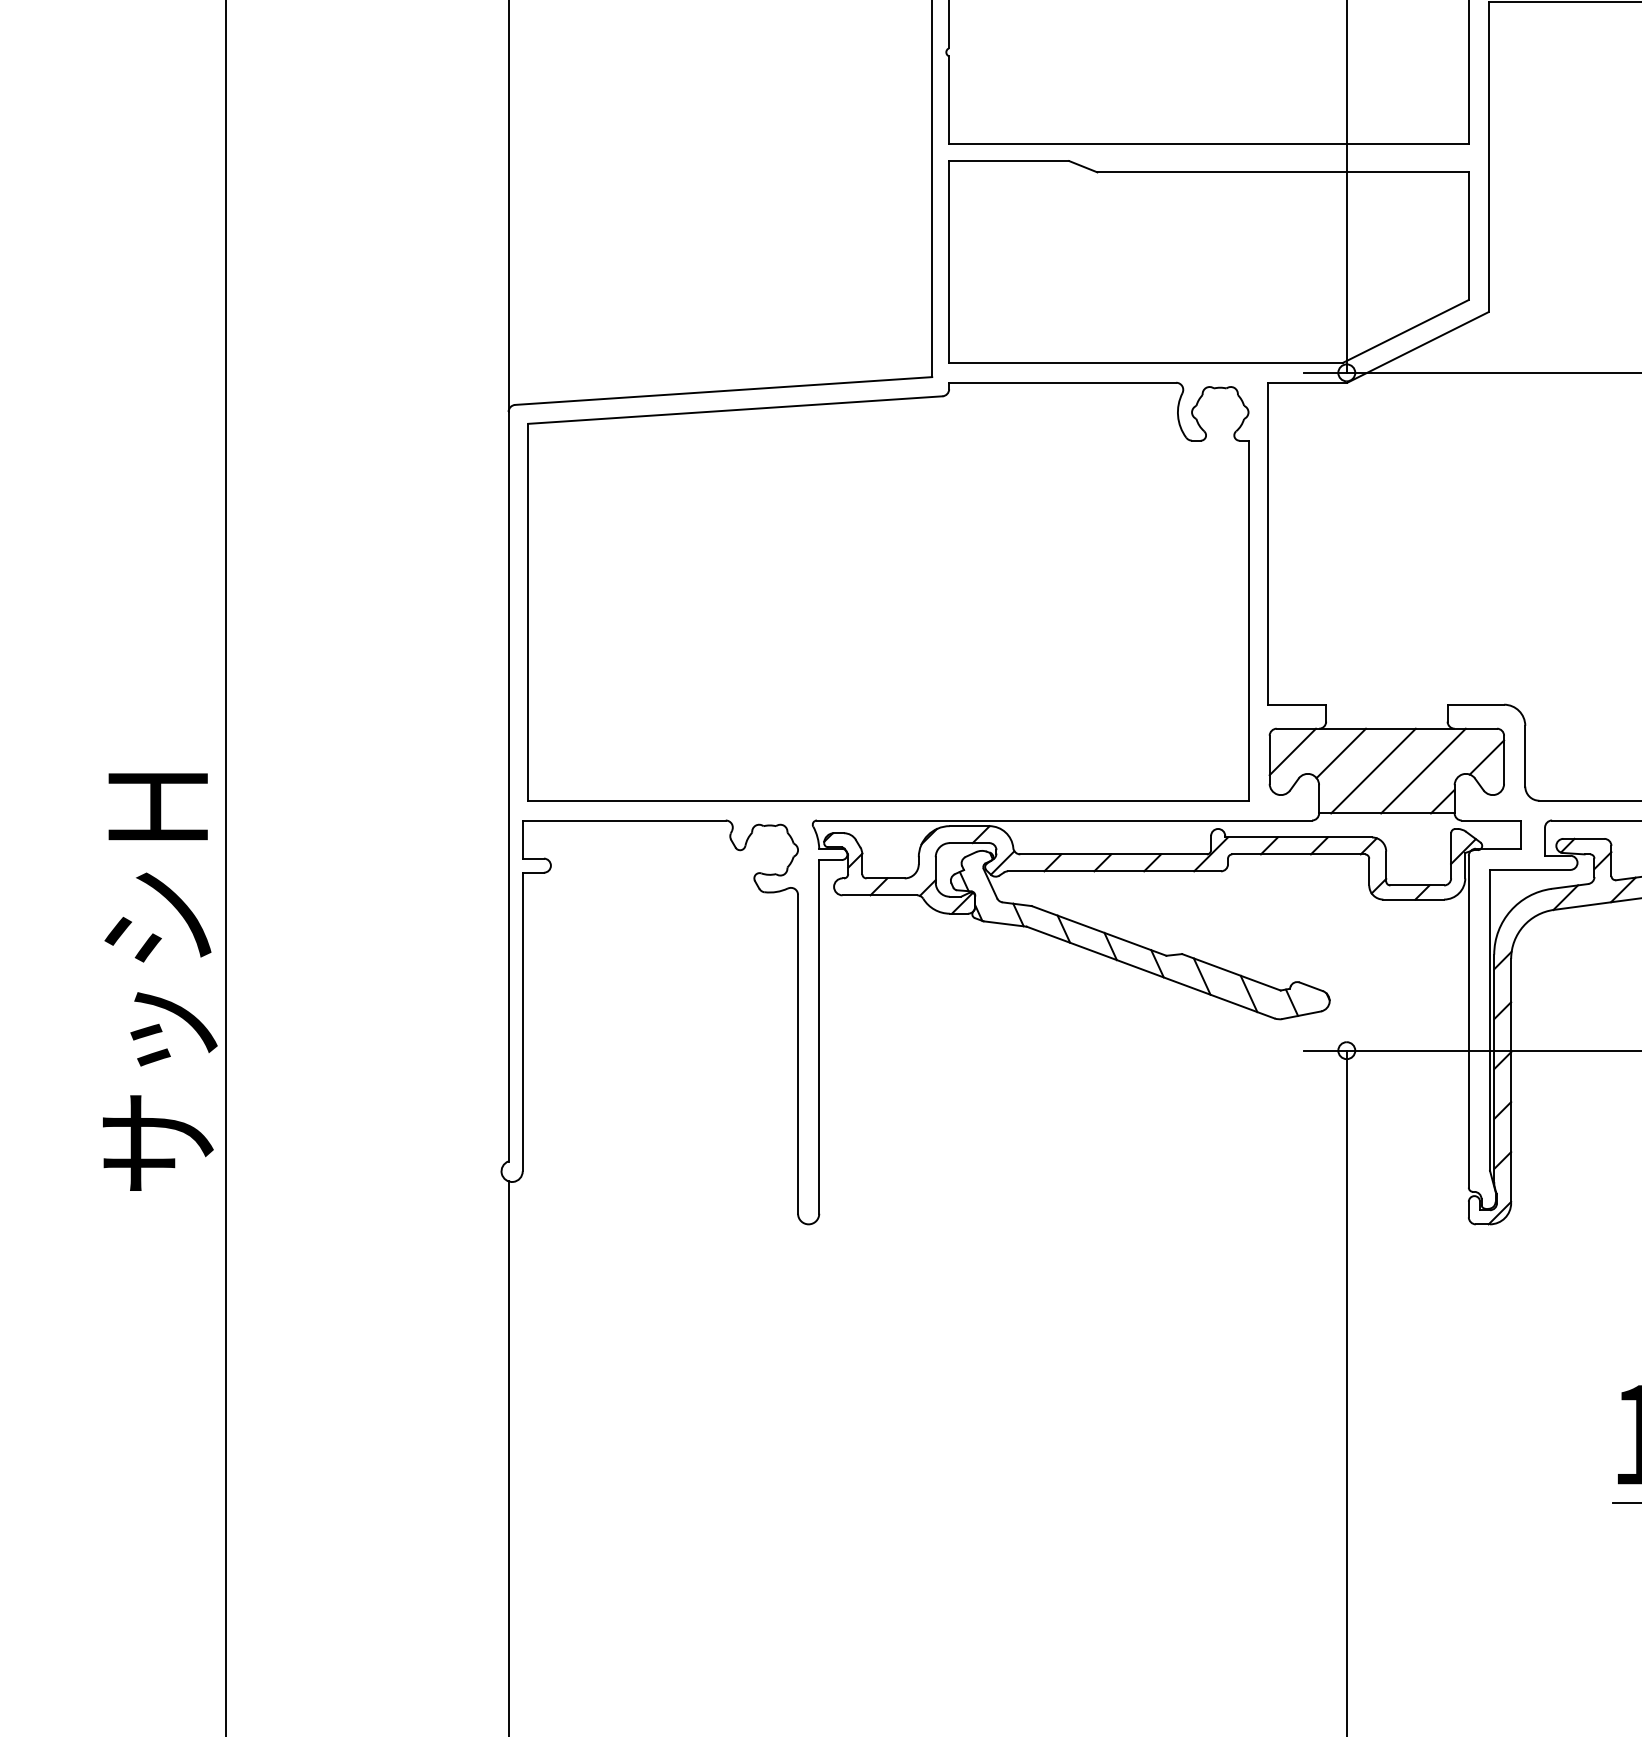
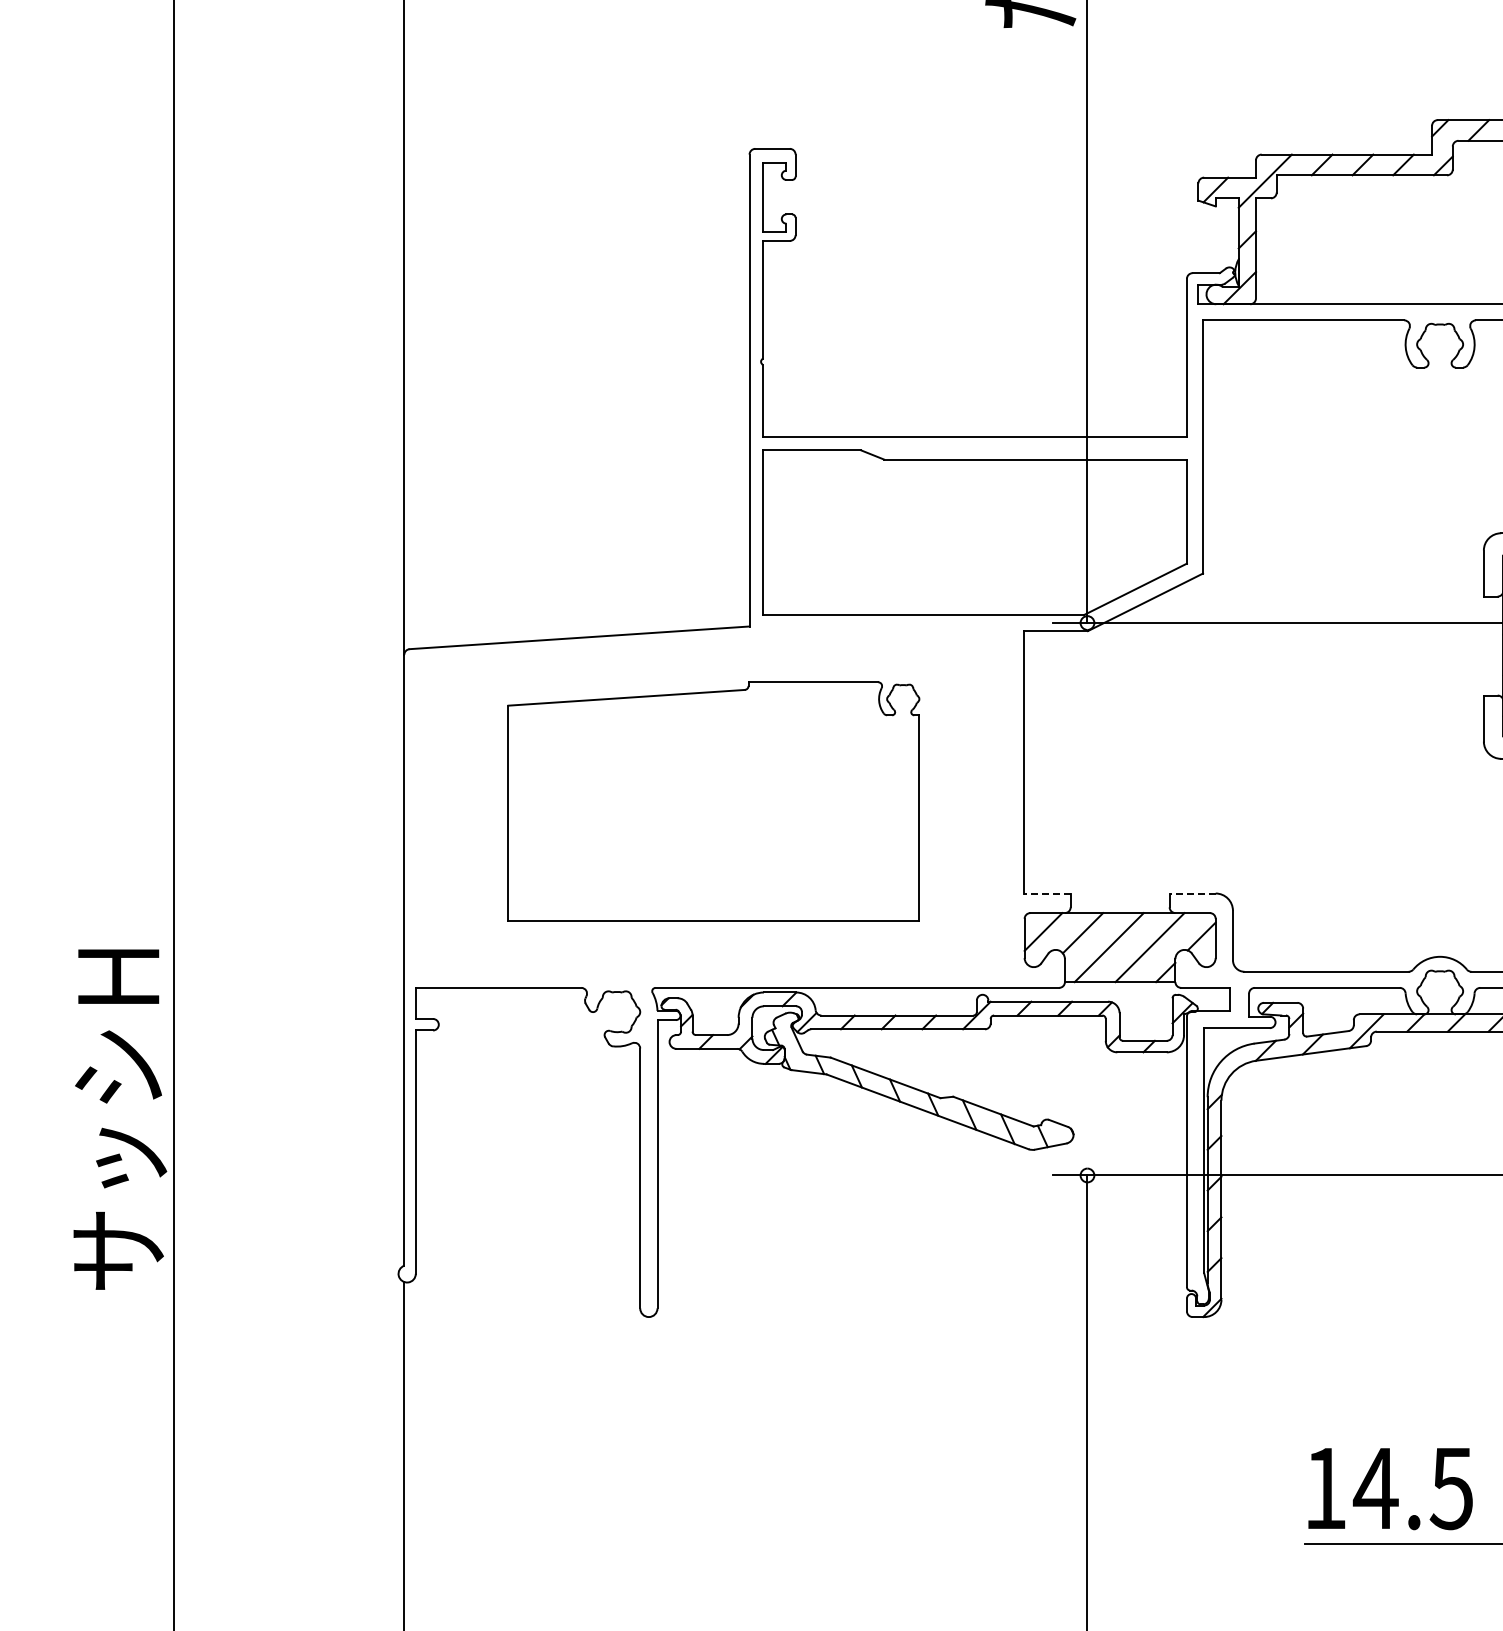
part: (887, 591) -> (713, 801), size x0.7
line: (1297, 704) -> (1047, 893), solid -> dashed
line: (1475, 704) -> (1192, 893), solid -> dashed

